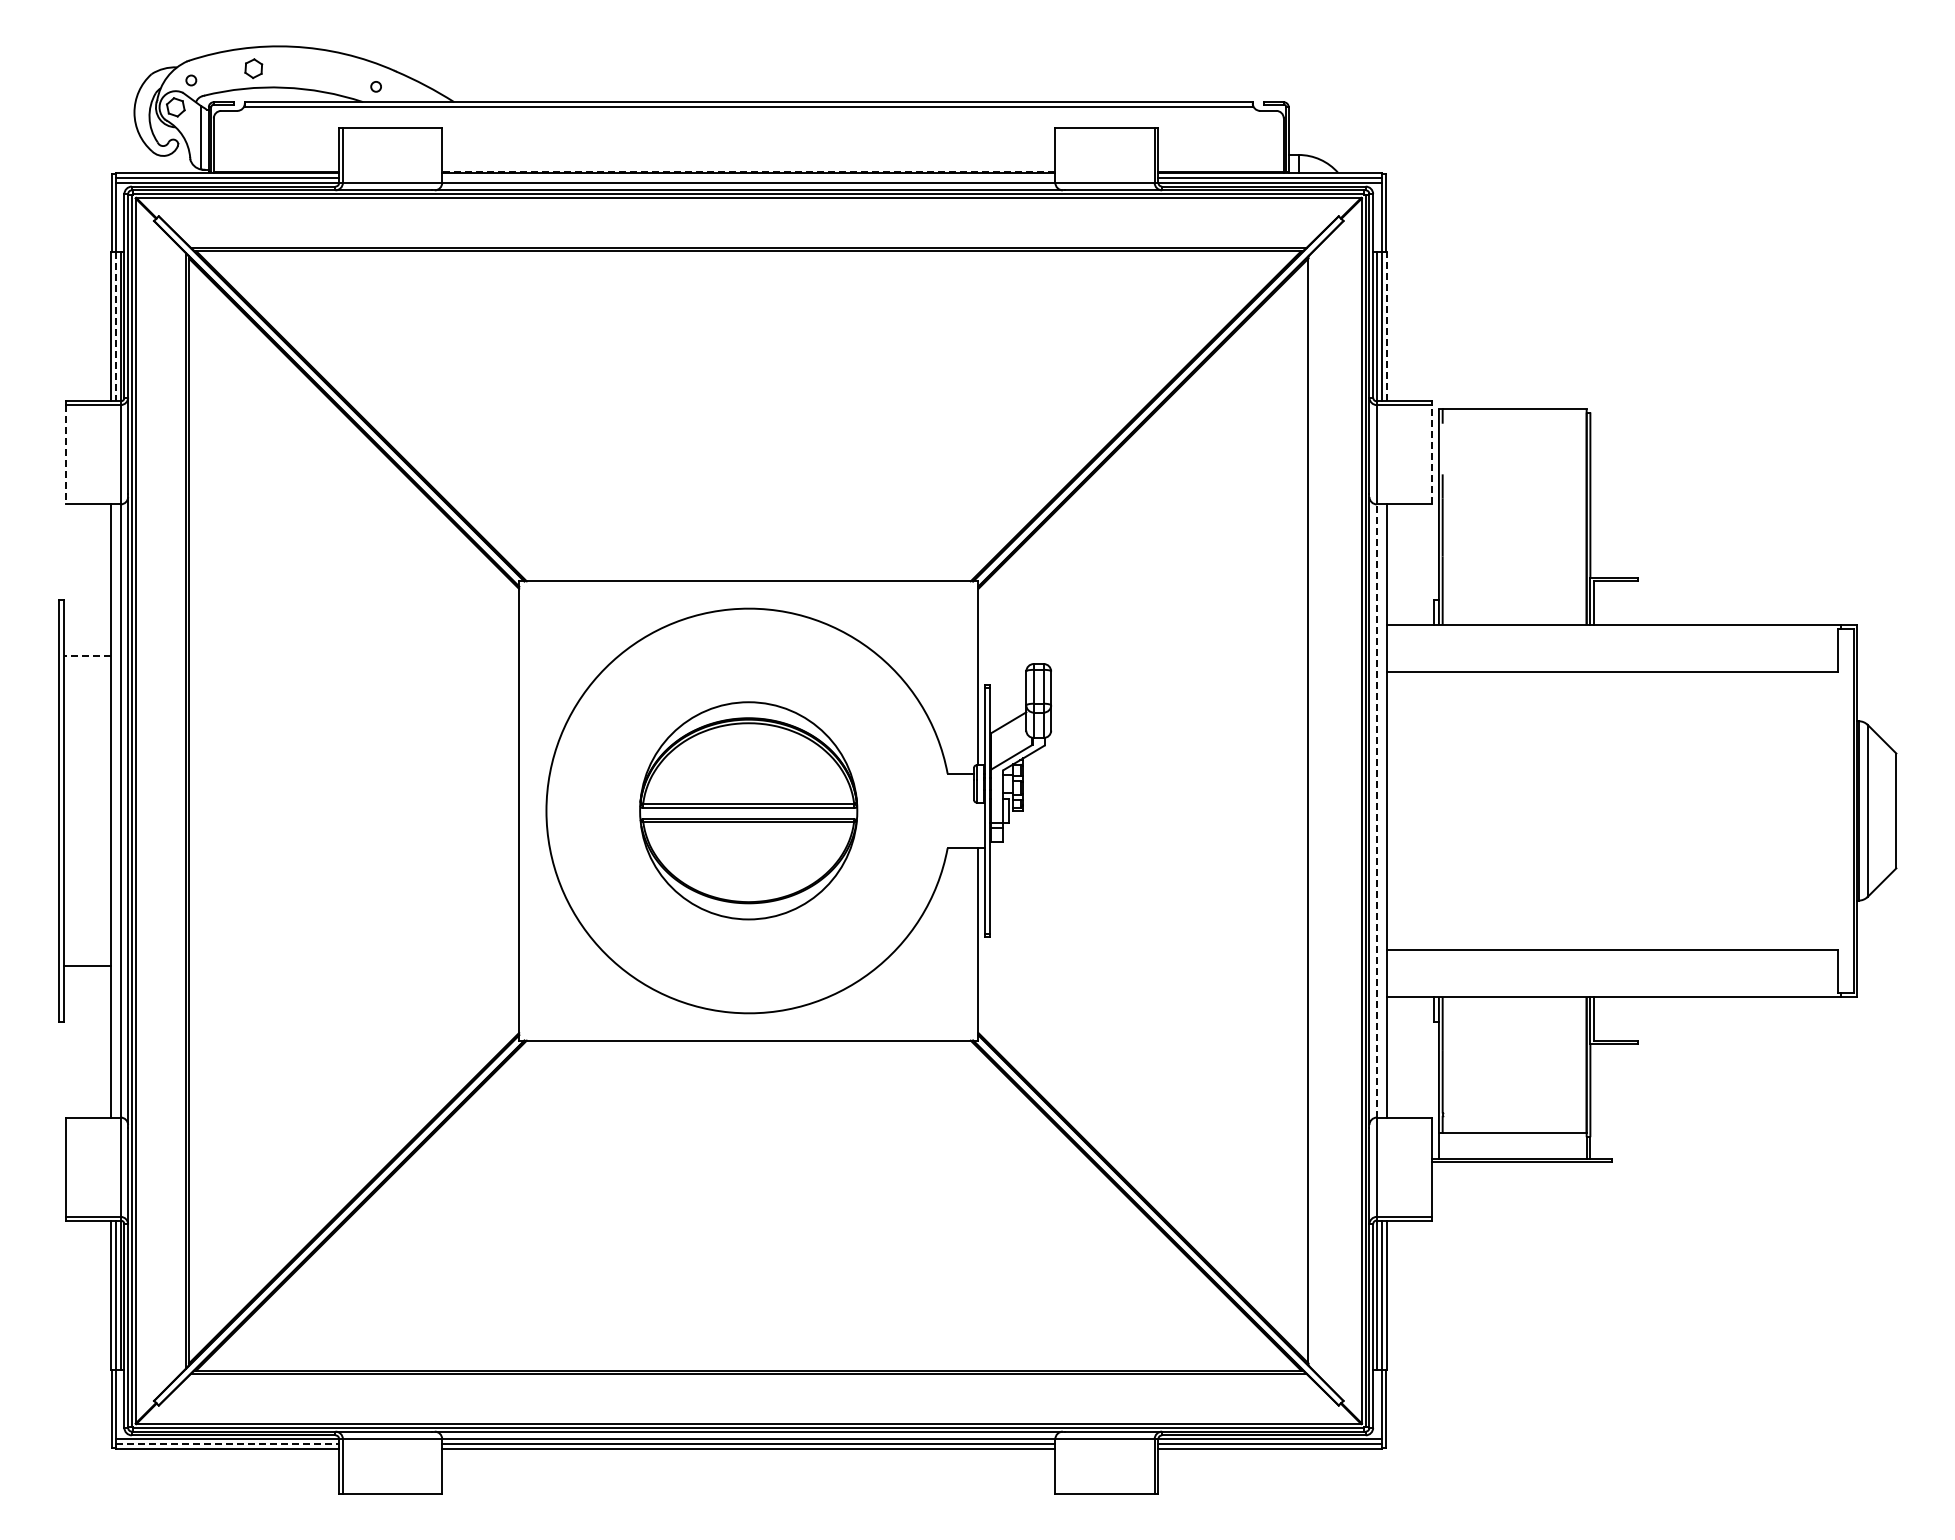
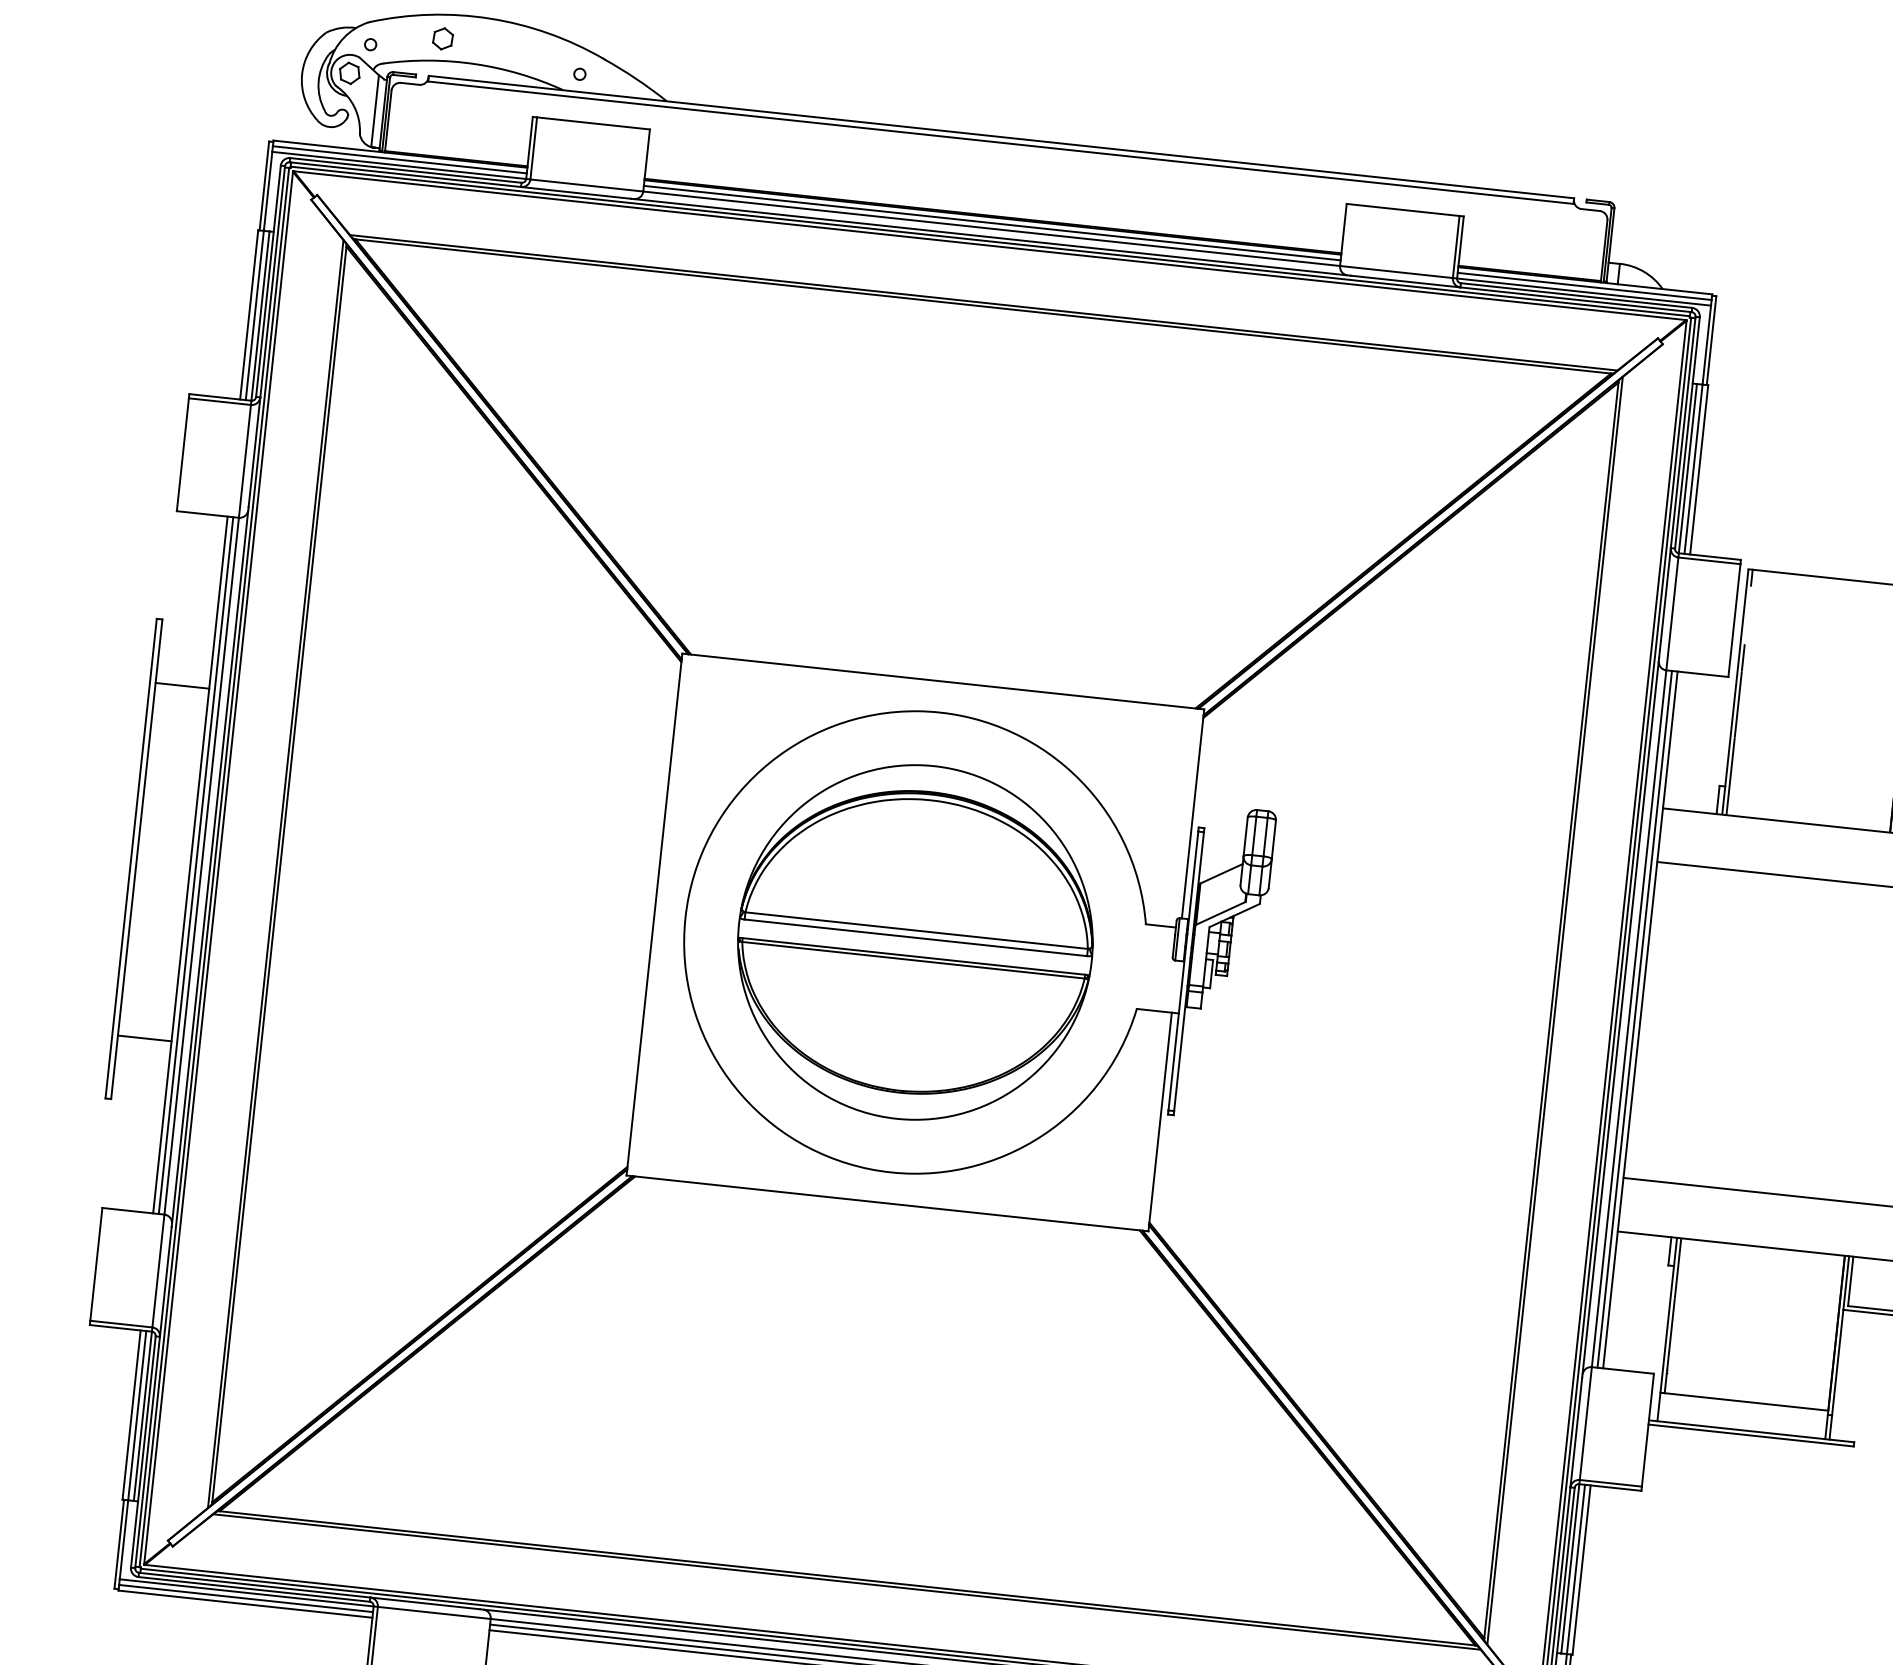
line: (748, 171) -> (992, 215), dashed -> solid
line: (748, 177) -> (991, 222), added
line: (1386, 326) -> (1698, 469), dashed -> solid
line: (115, 327) -> (254, 316), dashed -> solid
line: (66, 454) -> (183, 454), dashed -> solid
line: (1431, 454) -> (1734, 620), dashed -> solid
line: (87, 655) -> (182, 685), dashed -> solid
line: (115, 810) -> (195, 865), added
part: (748, 810) -> (915, 941), size x1.43
line: (1311, 810) -> (1554, 1010), added
line: (1376, 810) -> (1628, 1018), dashed -> solid
line: (1381, 810) -> (1634, 1018), added
line: (227, 1444) -> (246, 1599), dashed -> solid

